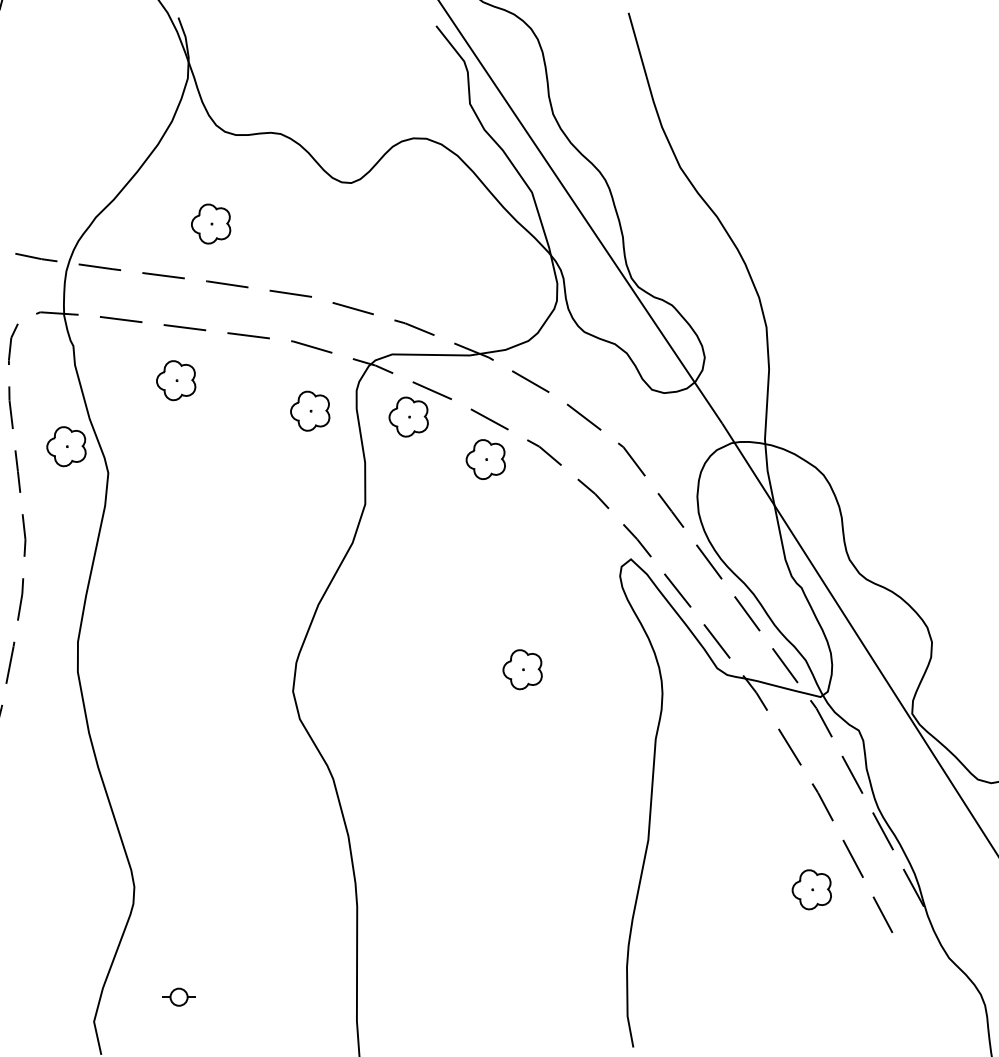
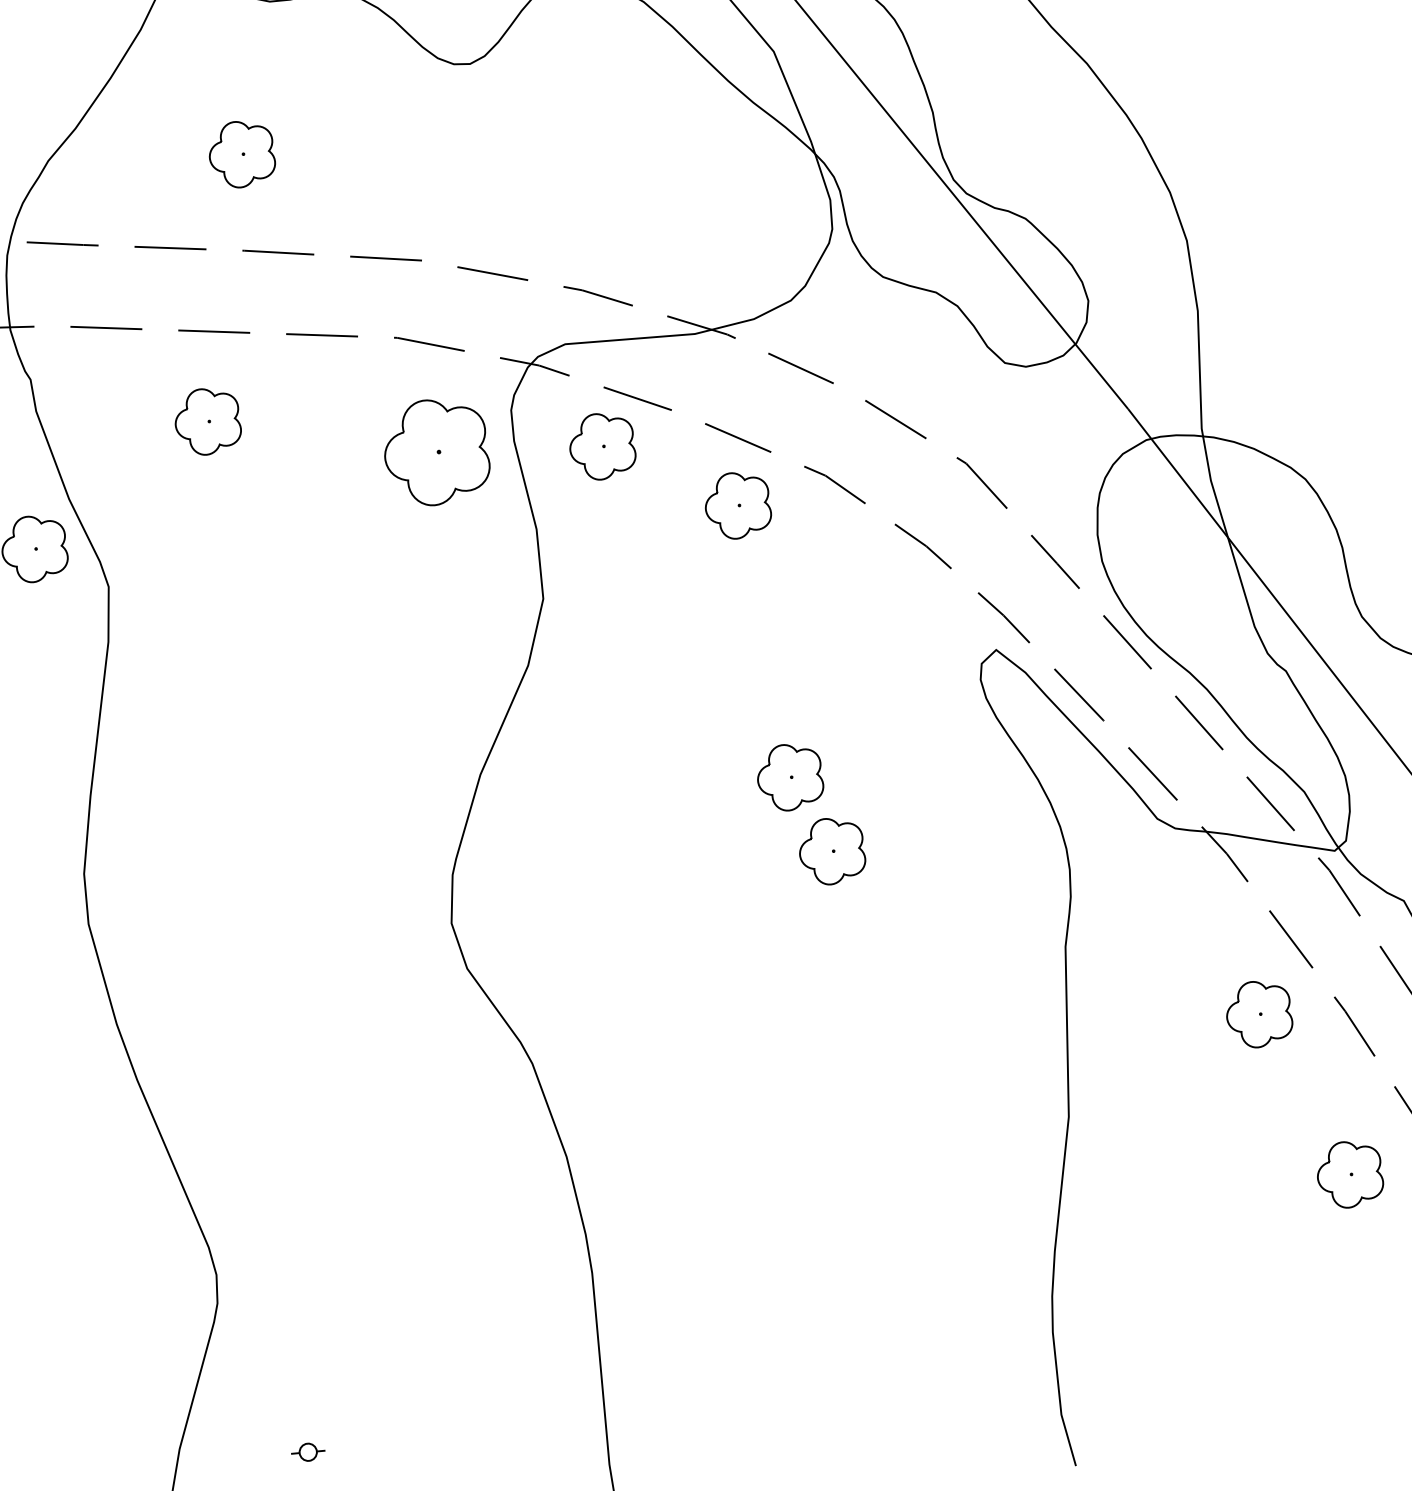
part: (310, 410) -> (437, 450), size x1.6
part: (501, 623) -> (789, 777), added
part: (766, 789) -> (1258, 1013), added
part: (178, 996) -> (307, 1451), size x0.6

